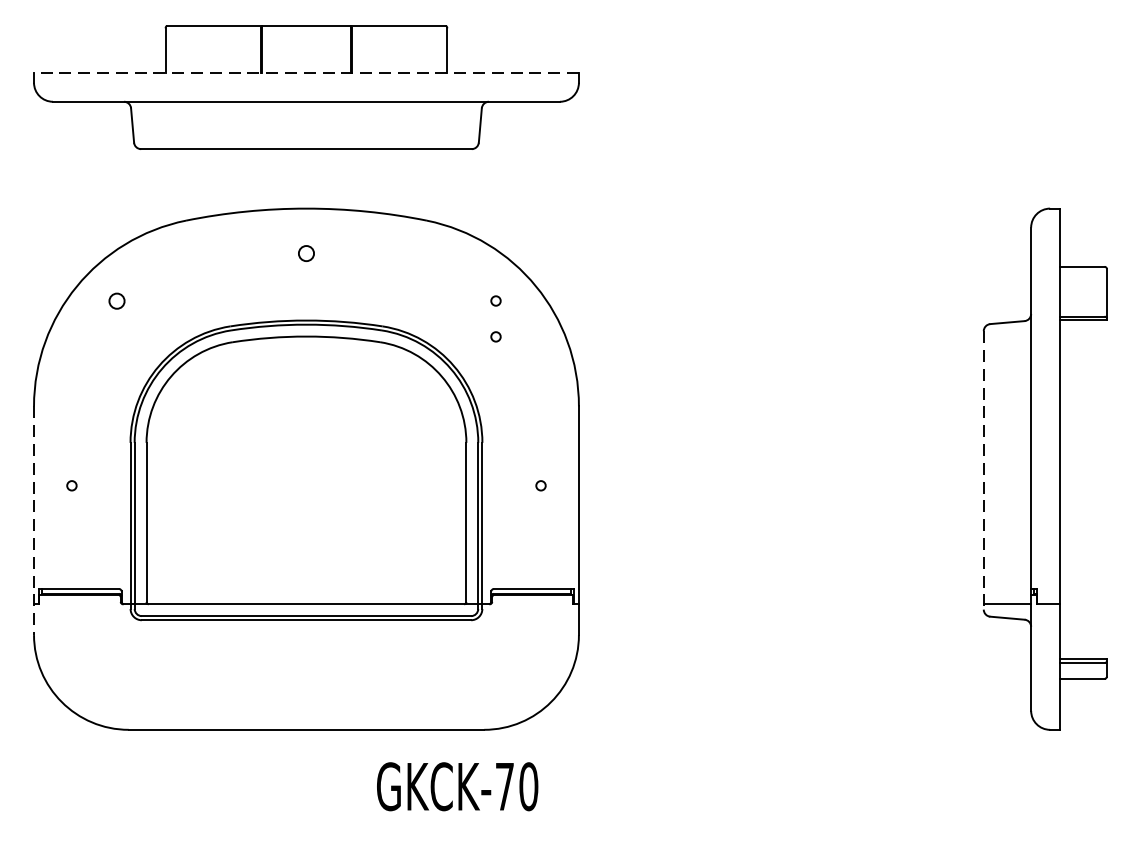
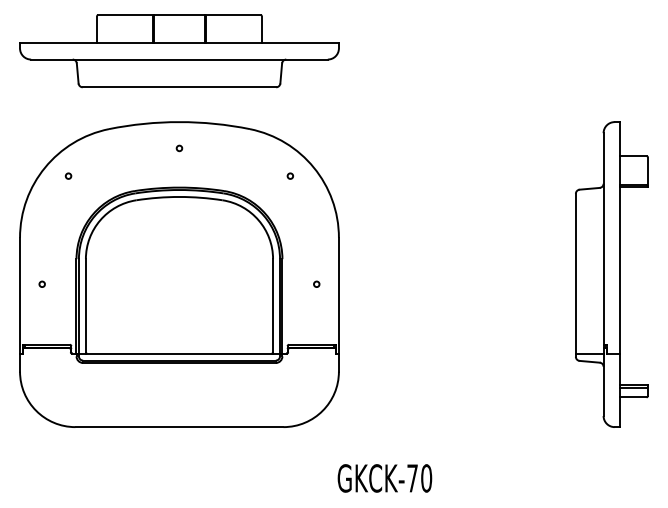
line: (304, 72) -> (178, 42), dashed -> solid
circle: (306, 253) -> (179, 148), size x0.62
circle: (116, 299) -> (68, 175), size x0.62
circle: (494, 335) -> (289, 196), removed
line: (983, 470) -> (575, 275), dashed -> solid
line: (34, 520) -> (20, 304), dashed -> solid
text: (456, 786) -> (384, 478), moved

